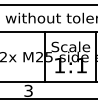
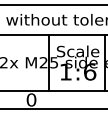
text: (81, 65) -> (89, 71), 1:1 -> 1:6
text: (28, 90) -> (31, 99), 3 -> 0

